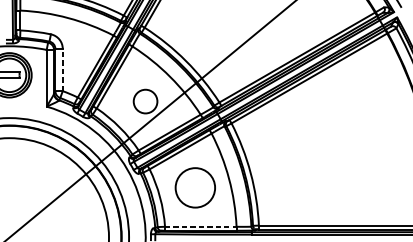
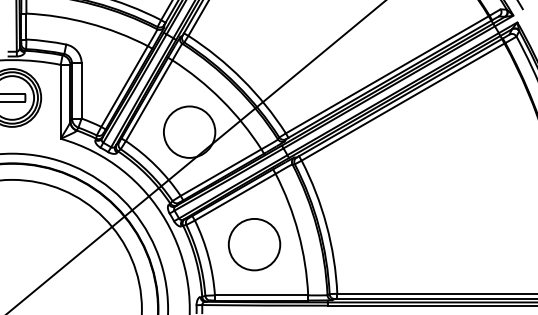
line: (62, 70) -> (81, 91), dashed -> solid
circle: (145, 101) -> (189, 131), size x1.67
line: (200, 226) -> (261, 295), dashed -> solid

